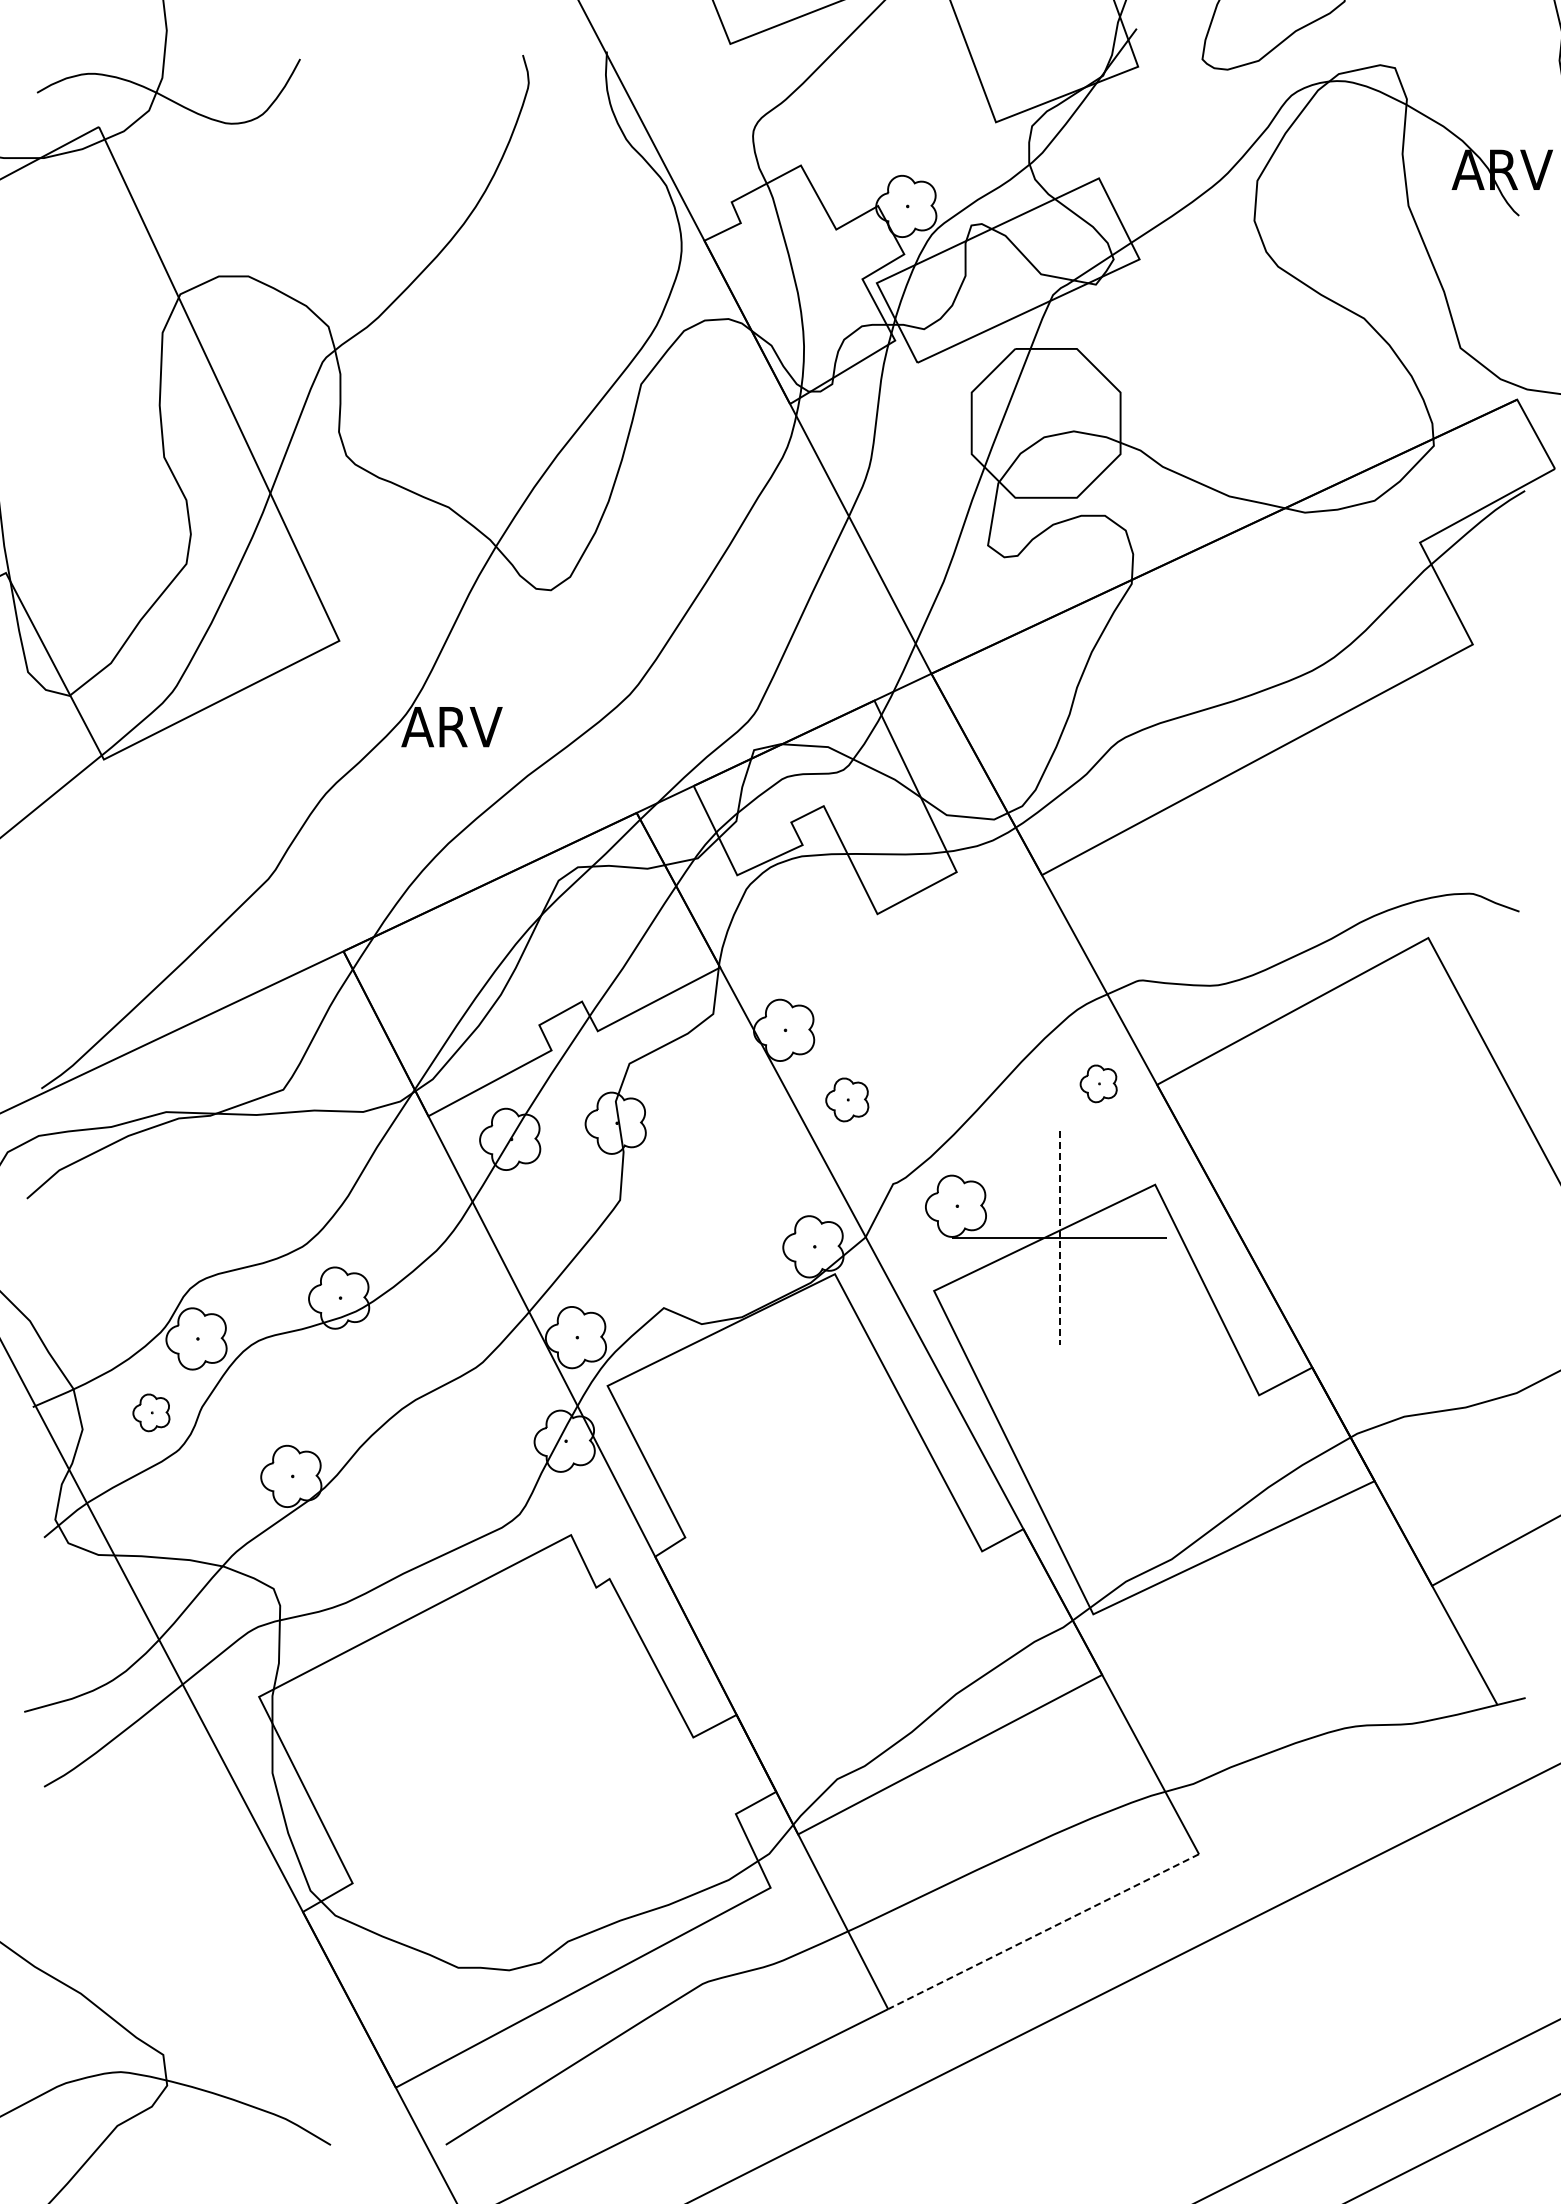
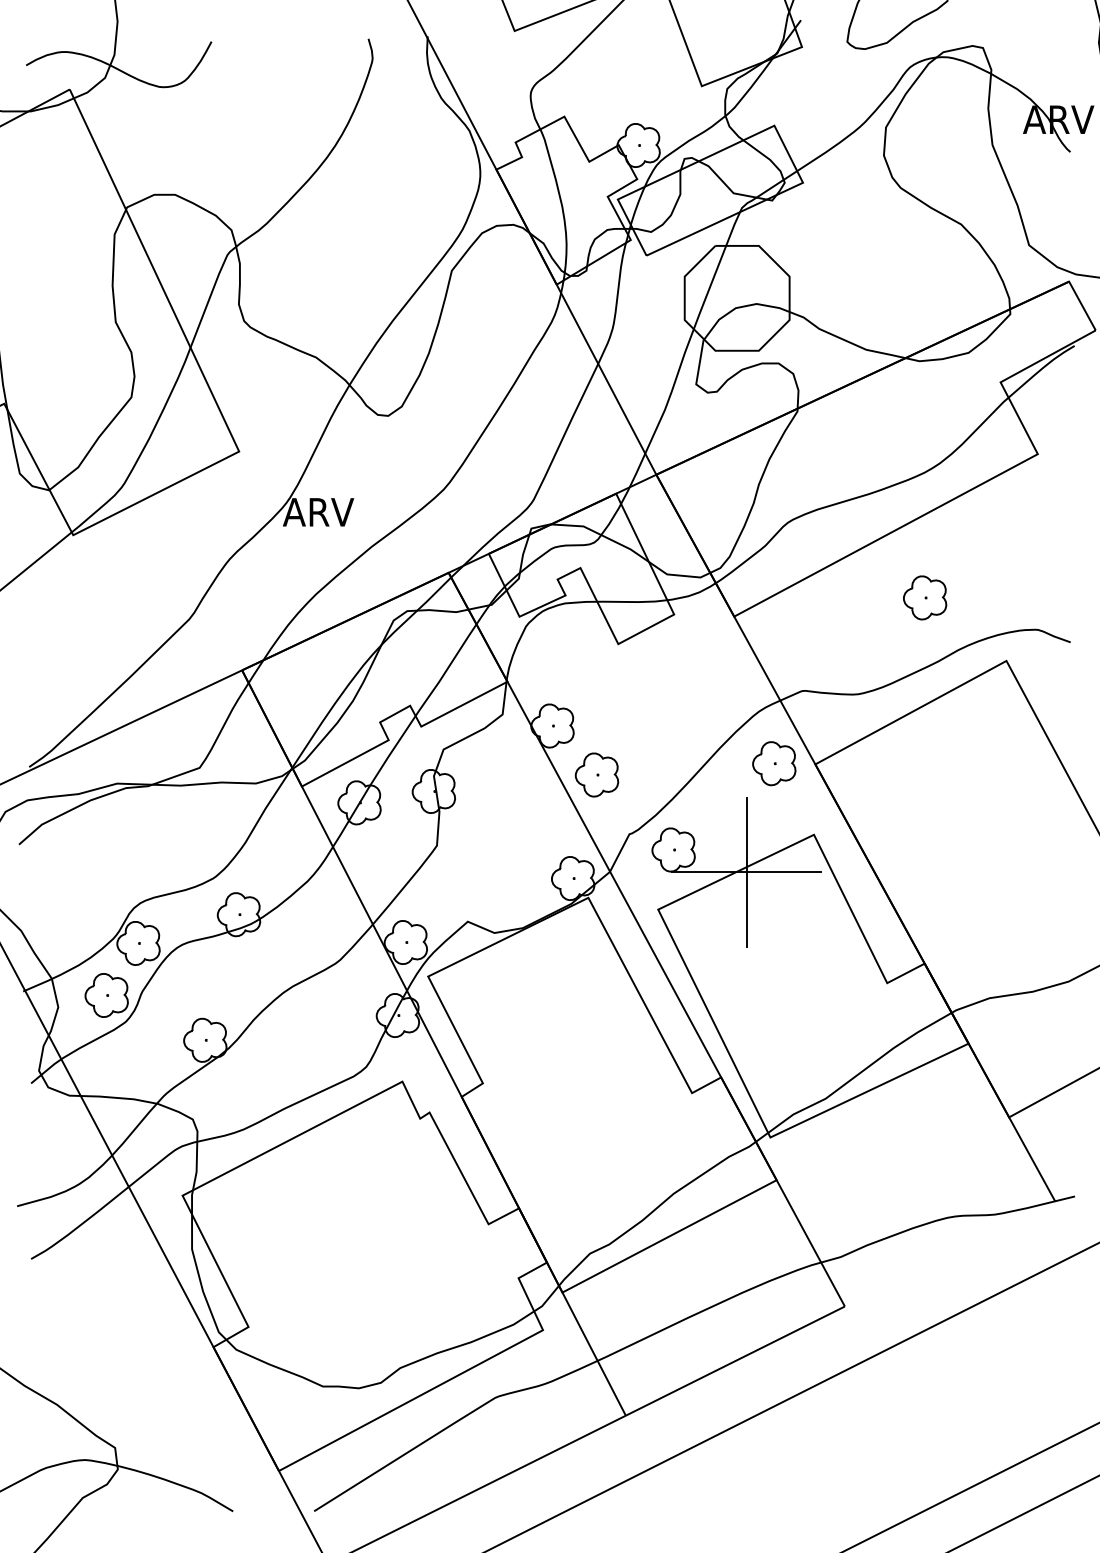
part: (1312, 848) -> (924, 597), added
part: (1098, 1083) -> (774, 763), size x1.67
part: (847, 1099) -> (597, 774), size x1.43
line: (1059, 1238) -> (746, 872), dashed -> solid
part: (151, 1412) -> (106, 995), size x1.67
line: (1043, 1931) -> (735, 1360), dashed -> solid

